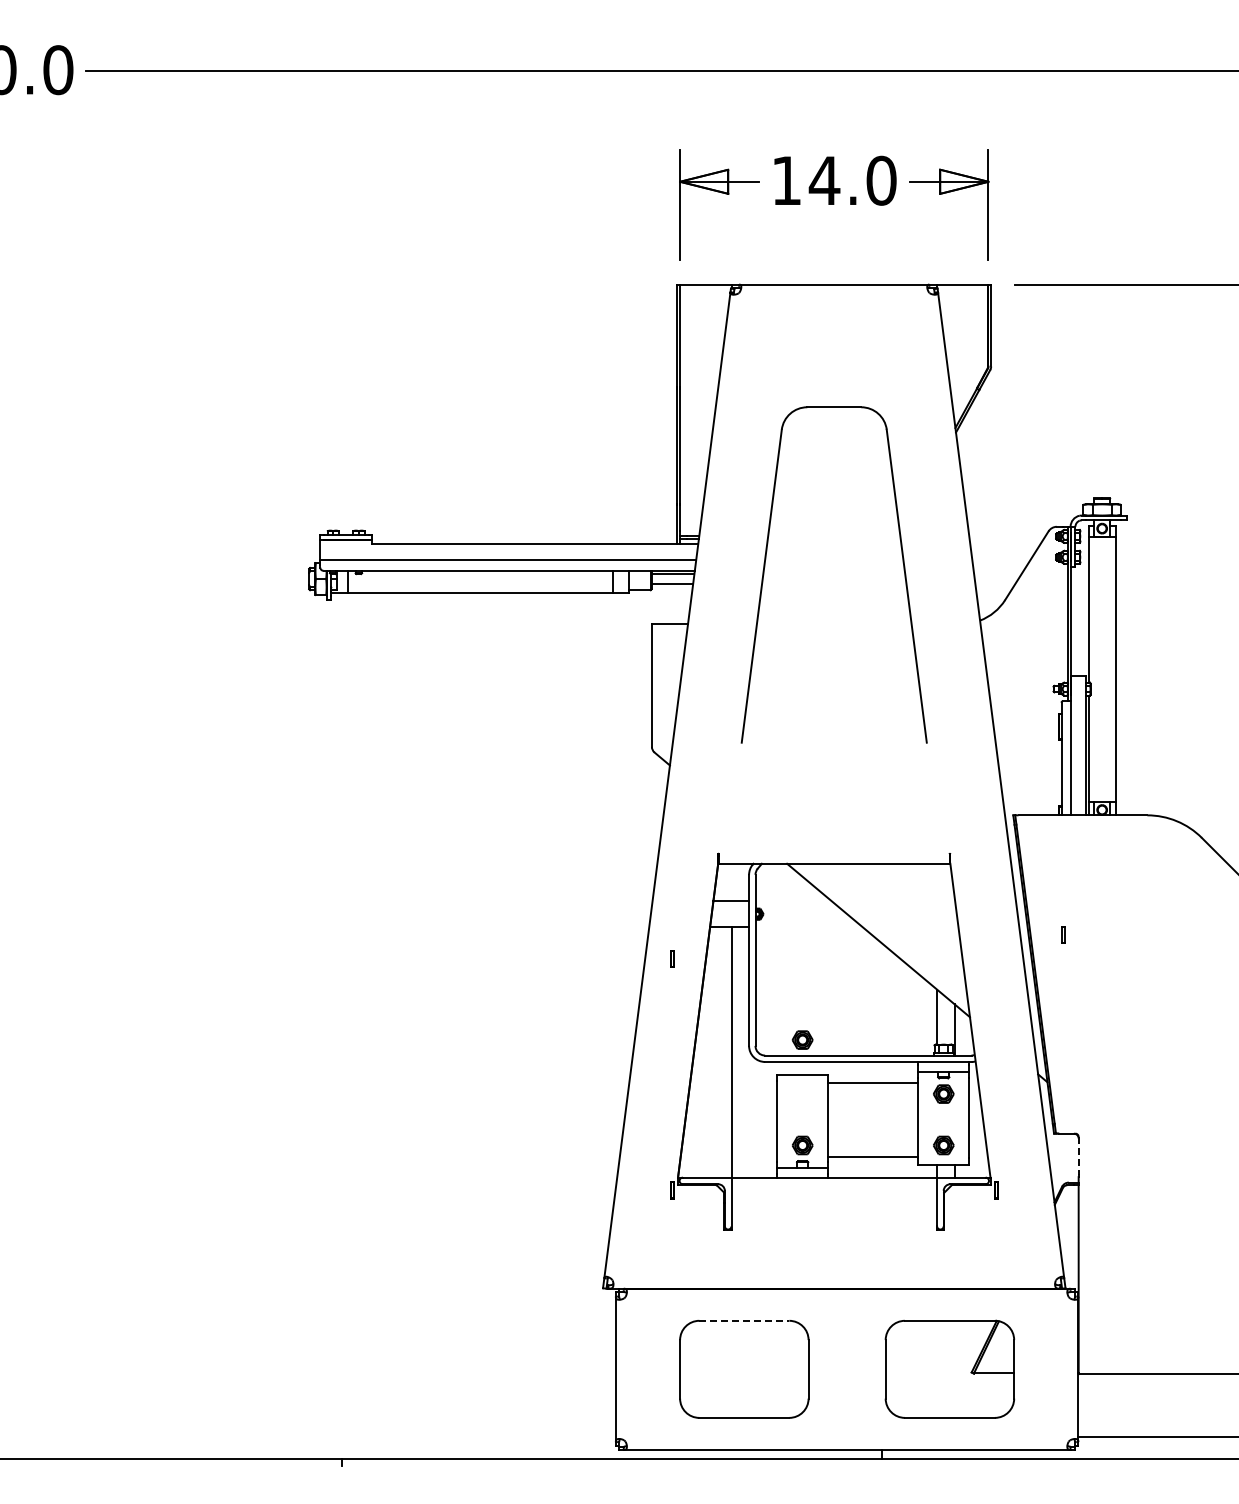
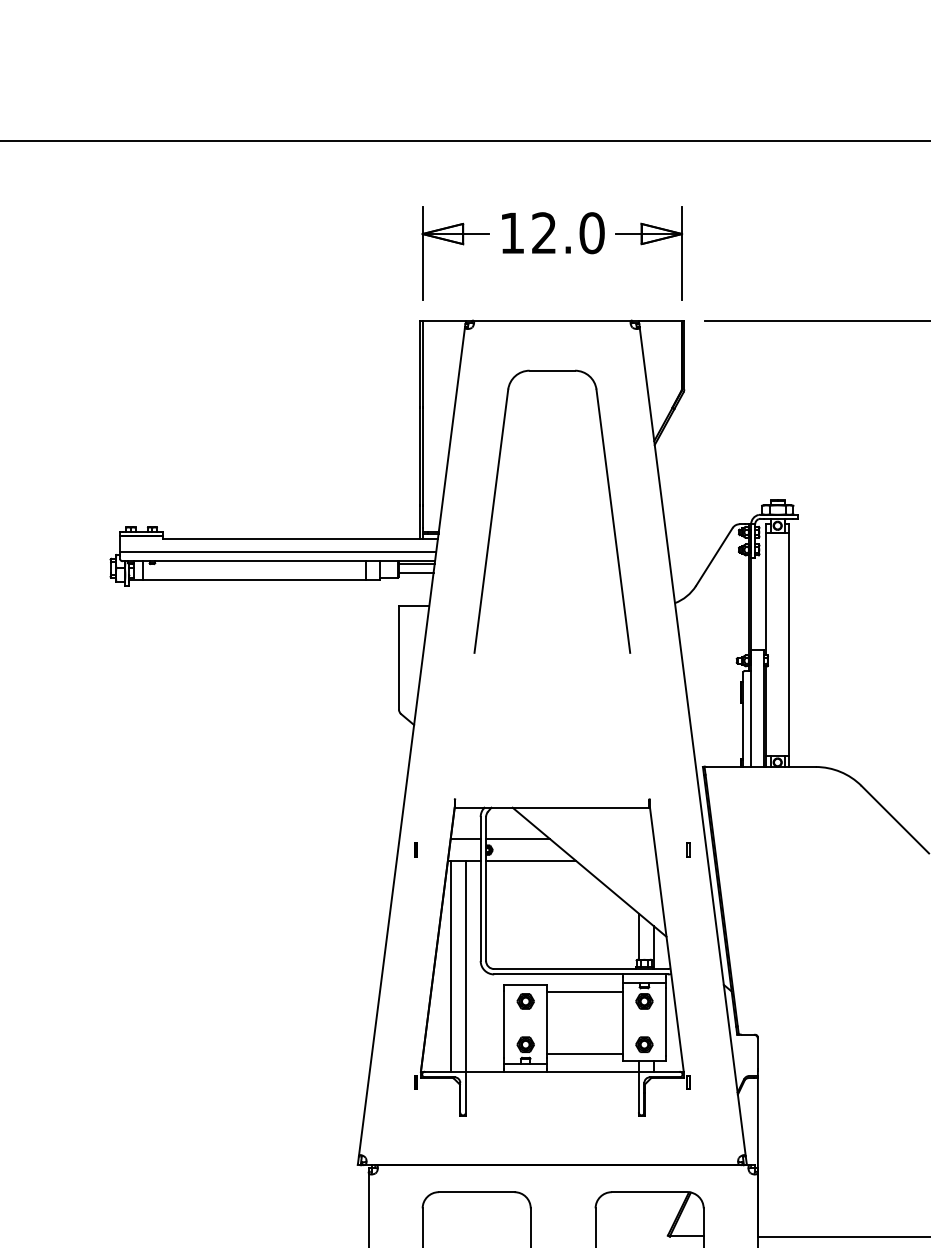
text: (824, 179) -> (544, 232), 14.0 -> 12.0
part: (765, 567) -> (494, 505), moved
line: (793, 901) -> (518, 839), added
line: (808, 927) -> (530, 861), added
part: (1063, 934) -> (688, 849), moved
part: (672, 958) -> (416, 849), moved
part: (802, 1039) -> (525, 1000), moved
line: (713, 1052) -> (450, 966), added
line: (1078, 1155) -> (757, 1053), dashed -> solid
line: (744, 1320) -> (476, 1191), dashed -> solid

